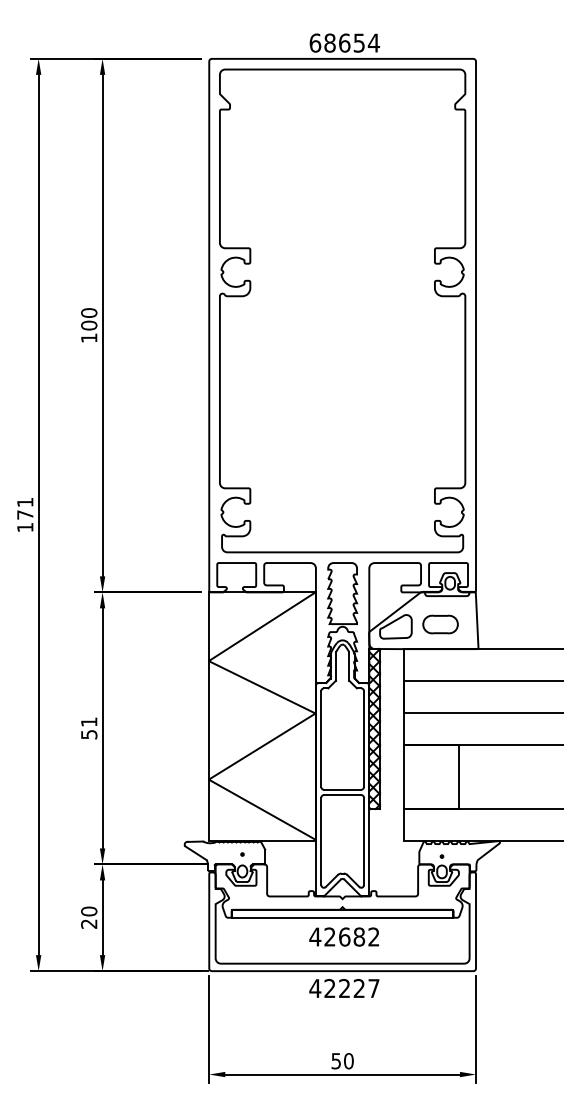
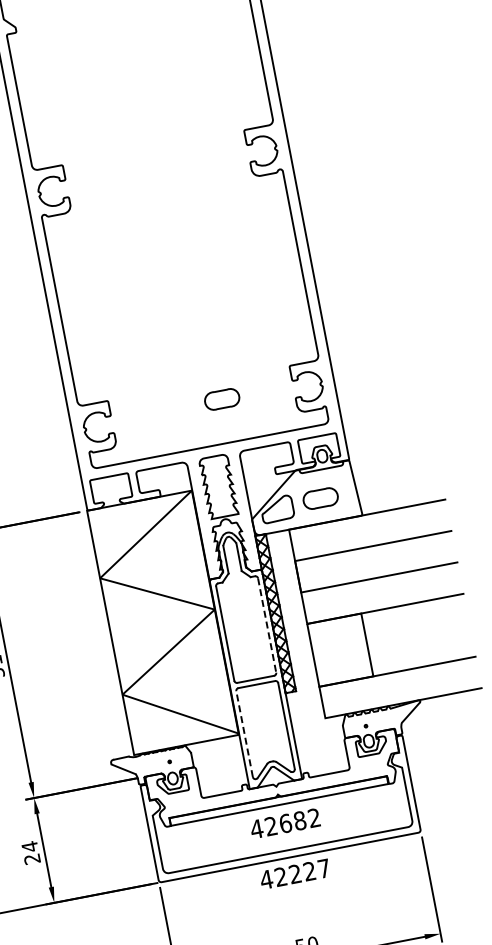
part: (362, 508) -> (222, 399), added
line: (363, 739) -> (266, 626), solid -> dashed
line: (321, 841) -> (244, 734), solid -> dashed
text: (89, 911) -> (30, 846), 20 -> 24

